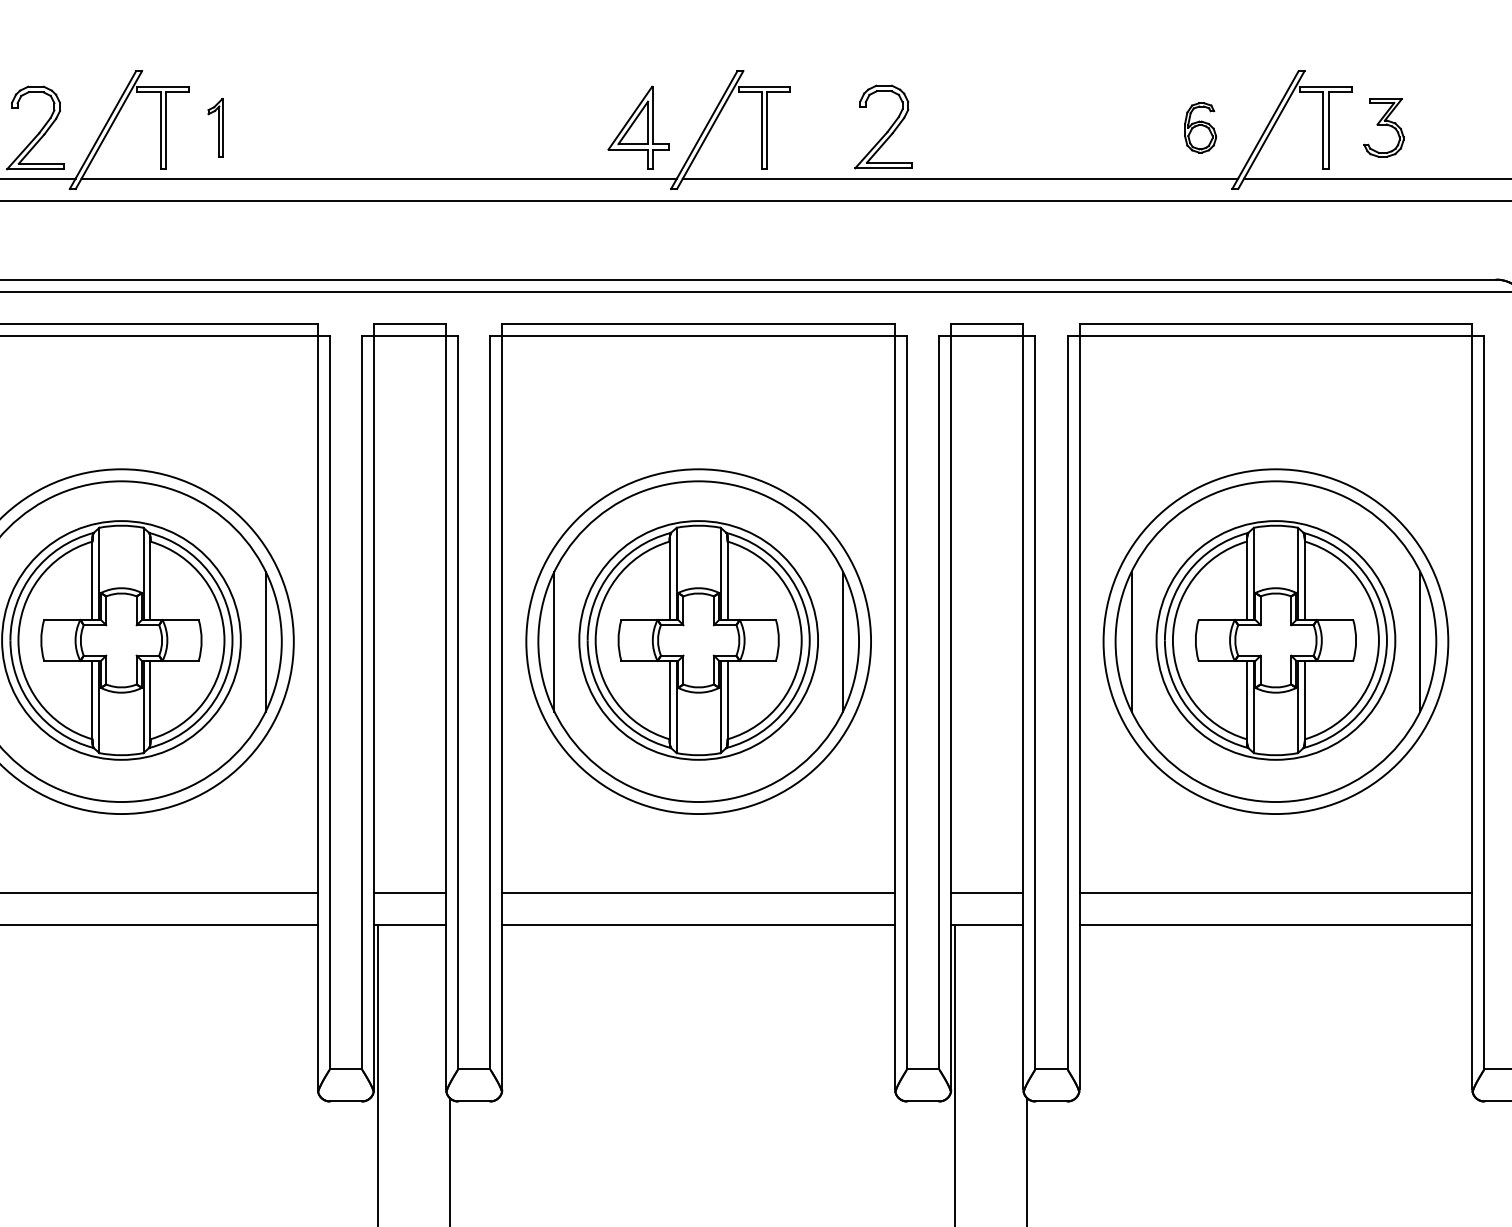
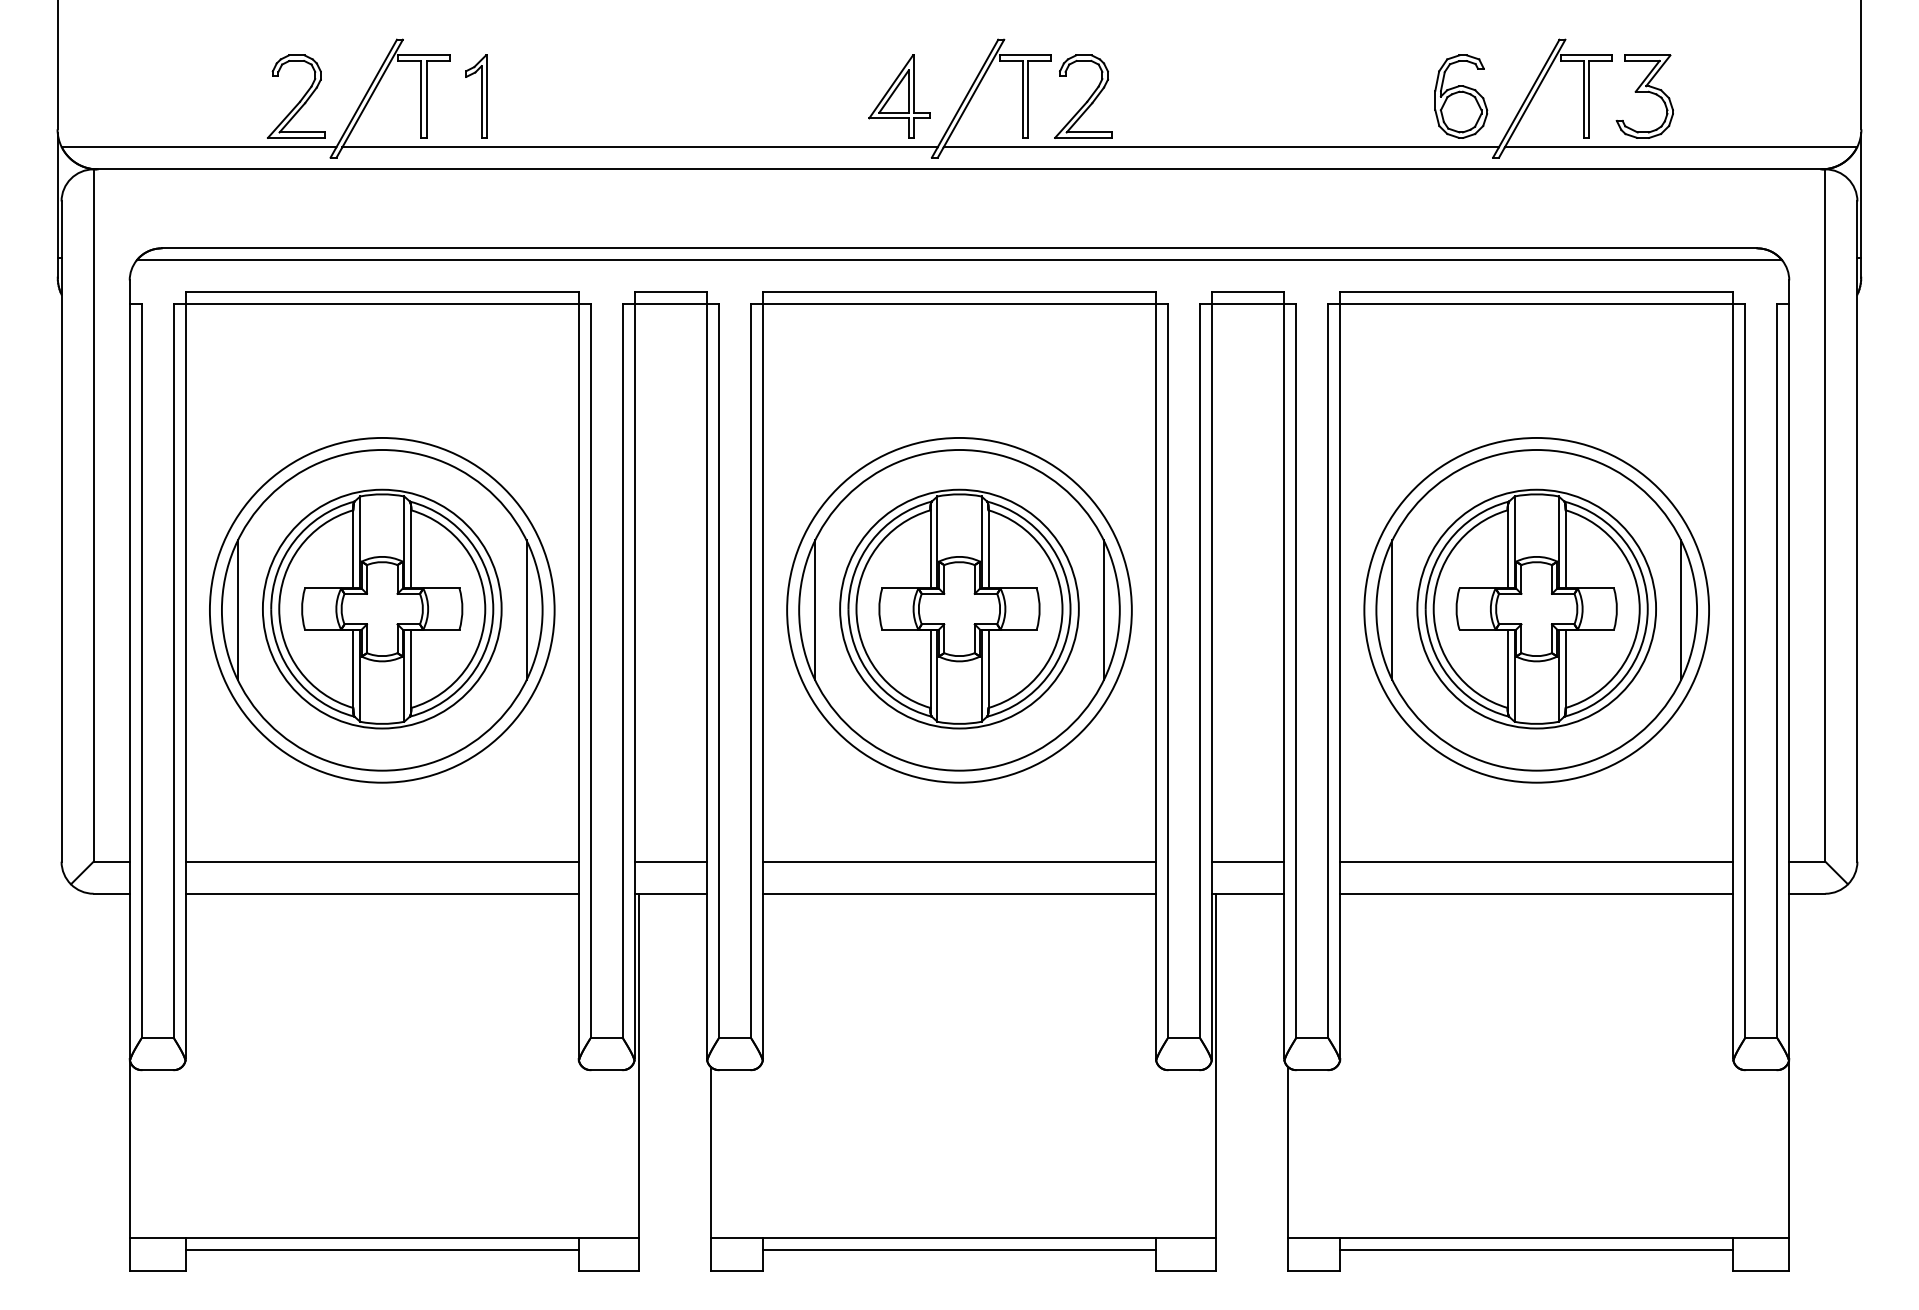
part: (883, 126) -> (1083, 96), moved
part: (215, 127) -> (476, 96), size x1.43
part: (1200, 127) -> (1461, 96), size x1.67
part: (1383, 127) -> (1644, 96), size x1.43

